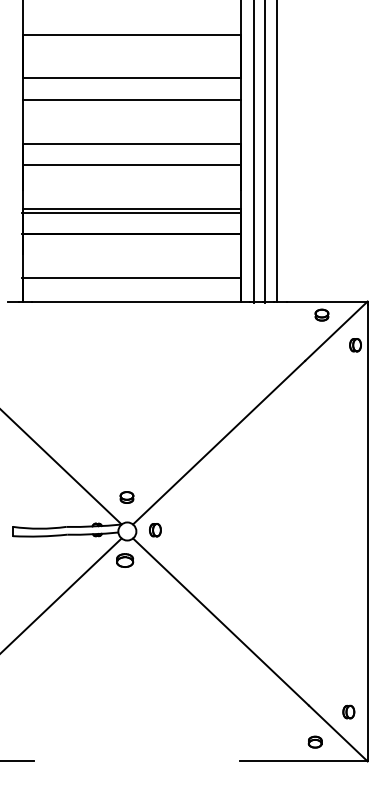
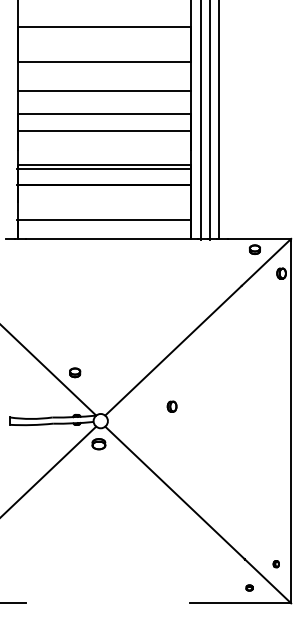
line: (131, 100) -> (104, 90), moved
part: (126, 497) -> (74, 372), moved
part: (155, 530) -> (172, 406), moved
part: (348, 711) -> (275, 563), size x0.6
part: (314, 741) -> (249, 587), size x0.6

